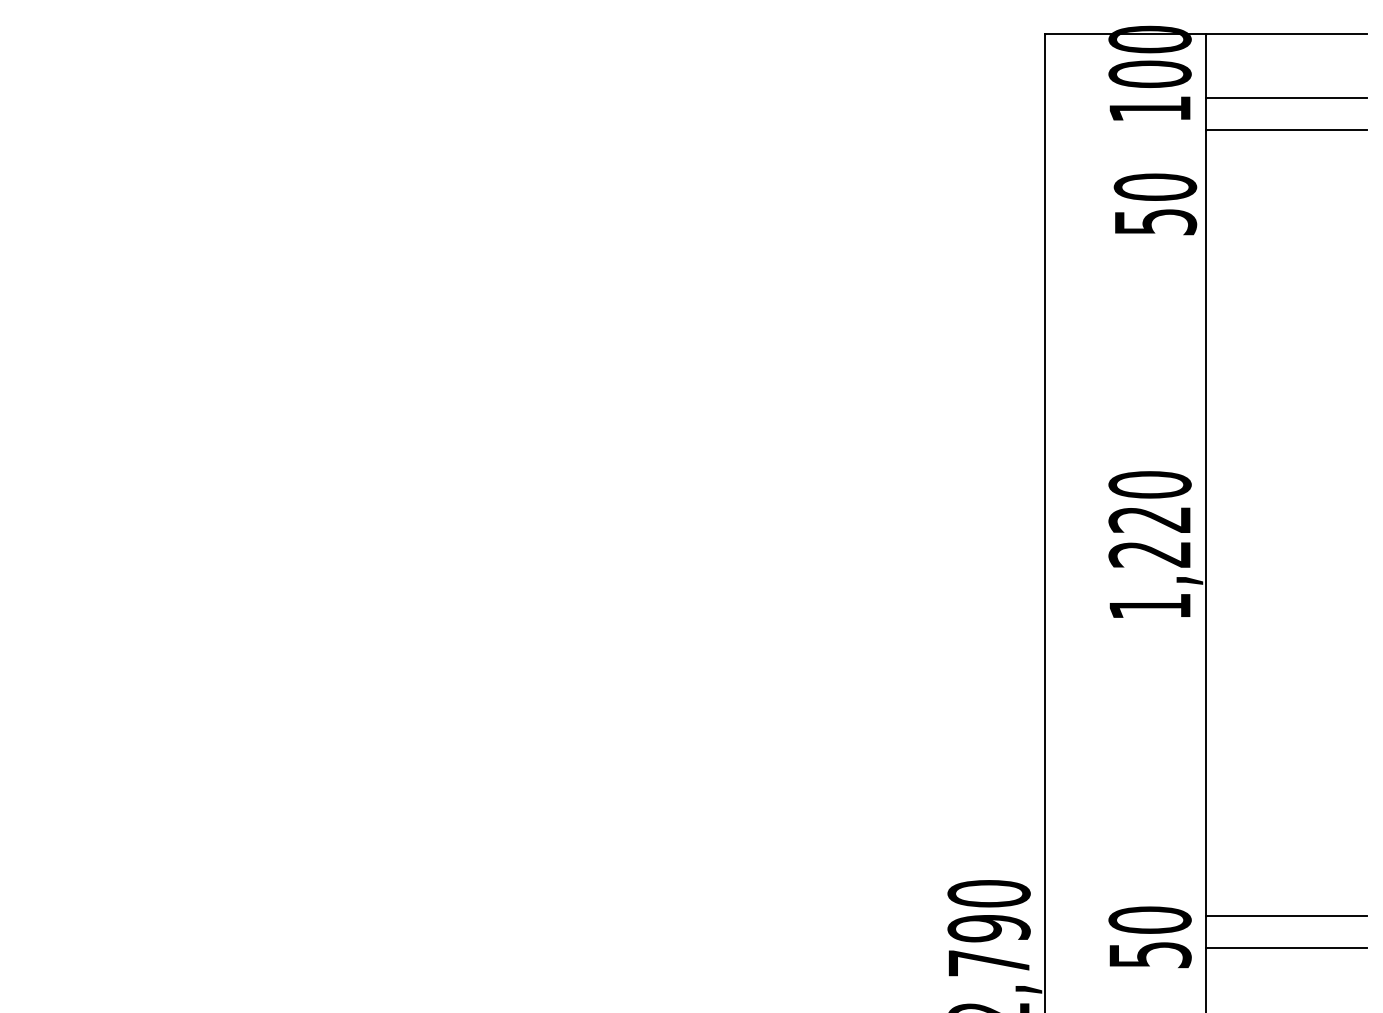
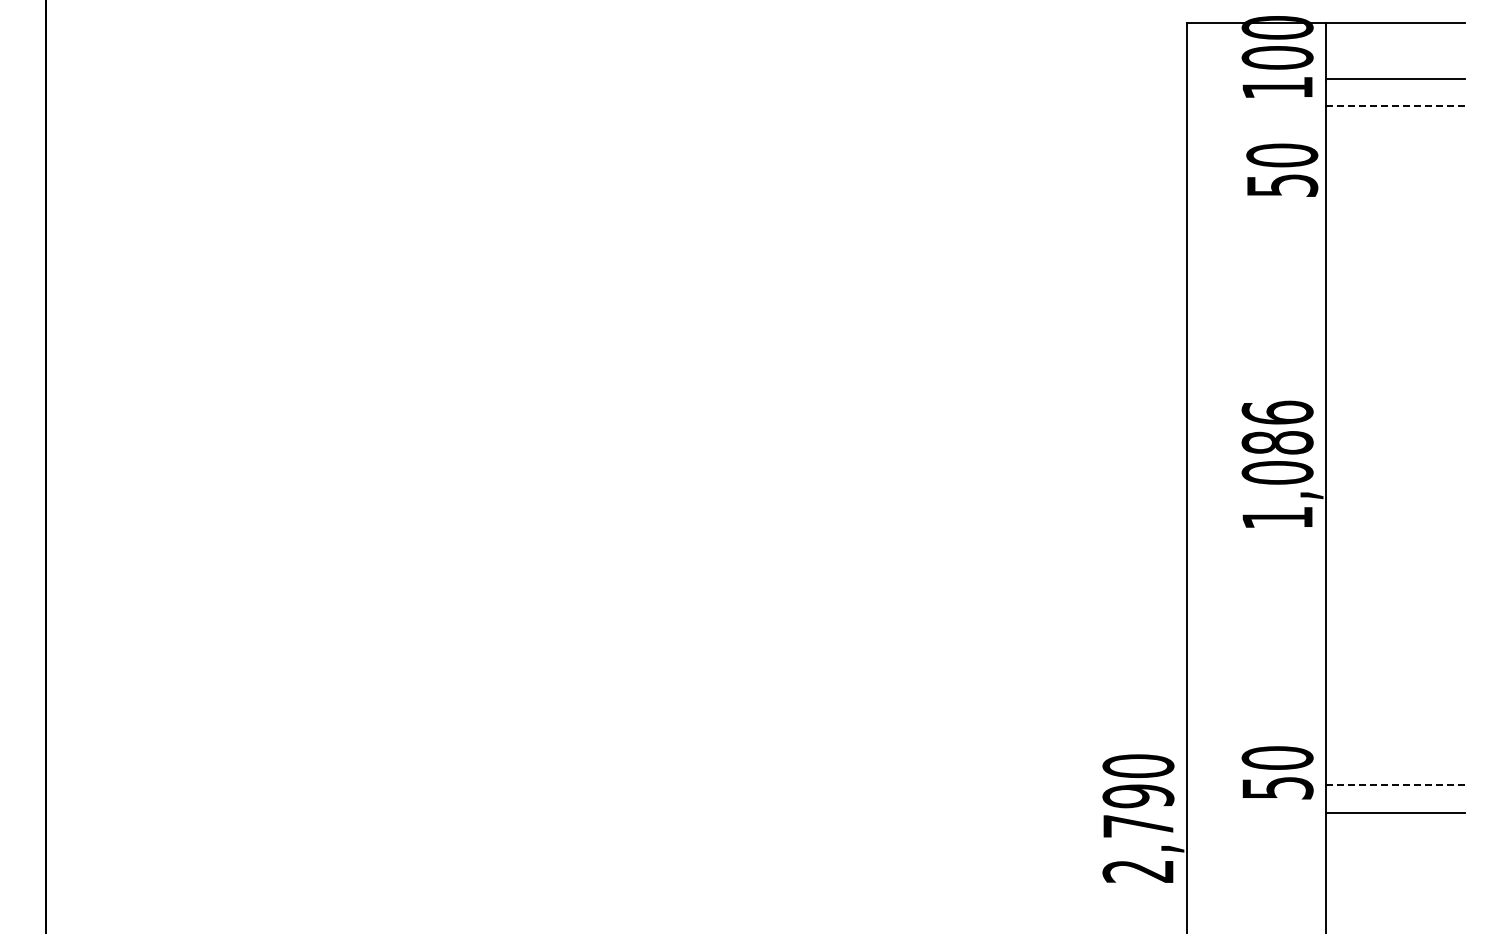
line: (1286, 130) -> (1395, 106), solid -> dashed
text: (1149, 519) -> (1277, 442), 1,220 -> 1,086
line: (1286, 916) -> (1395, 785), solid -> dashed
text: (1149, 936) -> (1277, 772), moved

